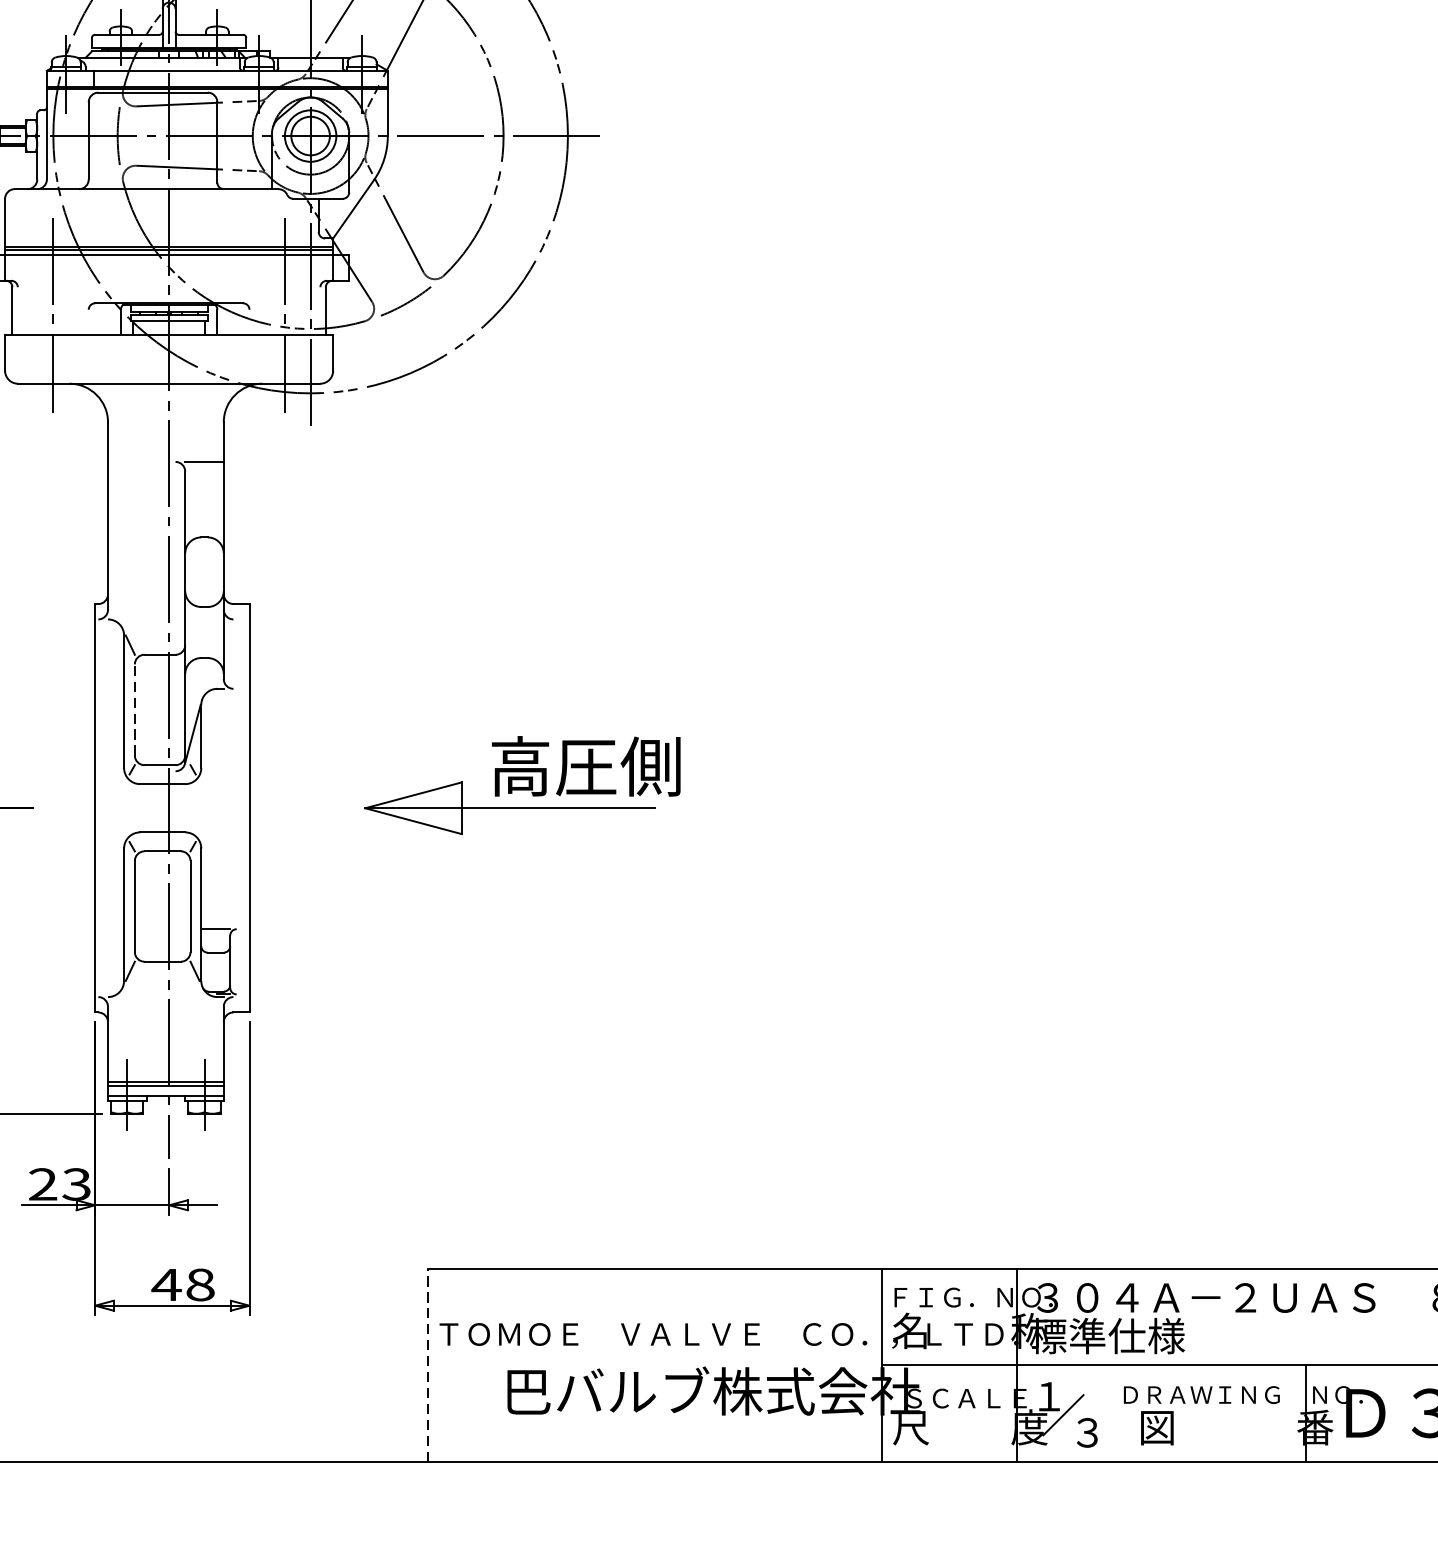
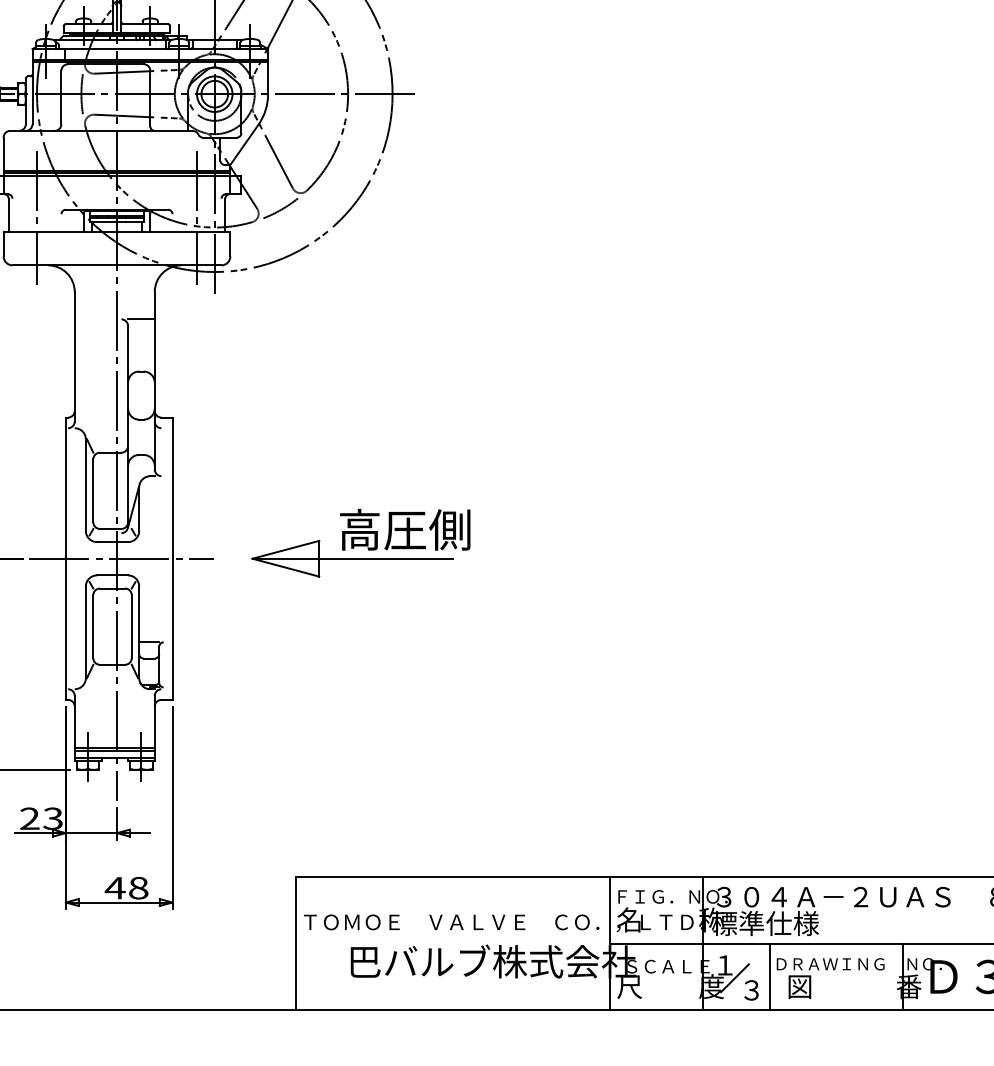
line: (135, 709) -> (93, 490), dashed -> solid
line: (175, 807) -> (121, 558), added
line: (428, 1364) -> (296, 943), dashed -> solid
line: (1113, 1412) -> (769, 976), added

